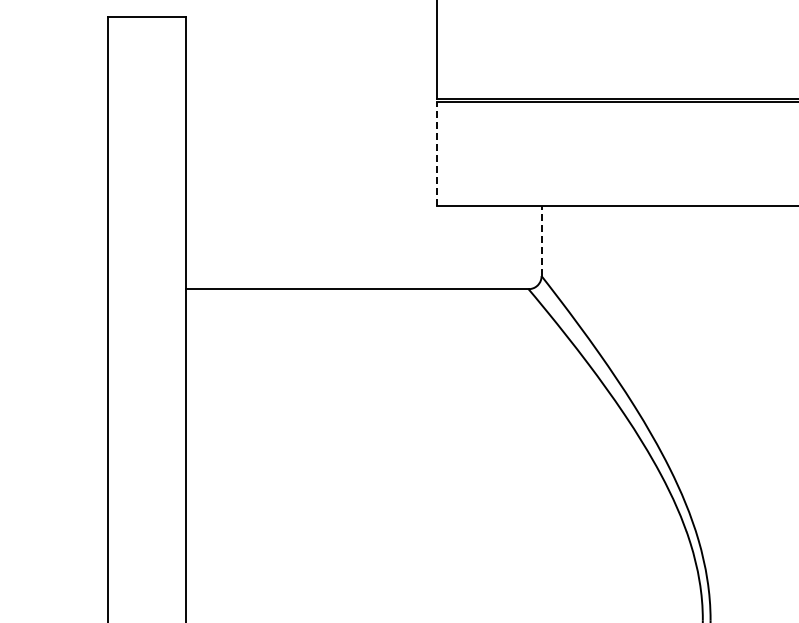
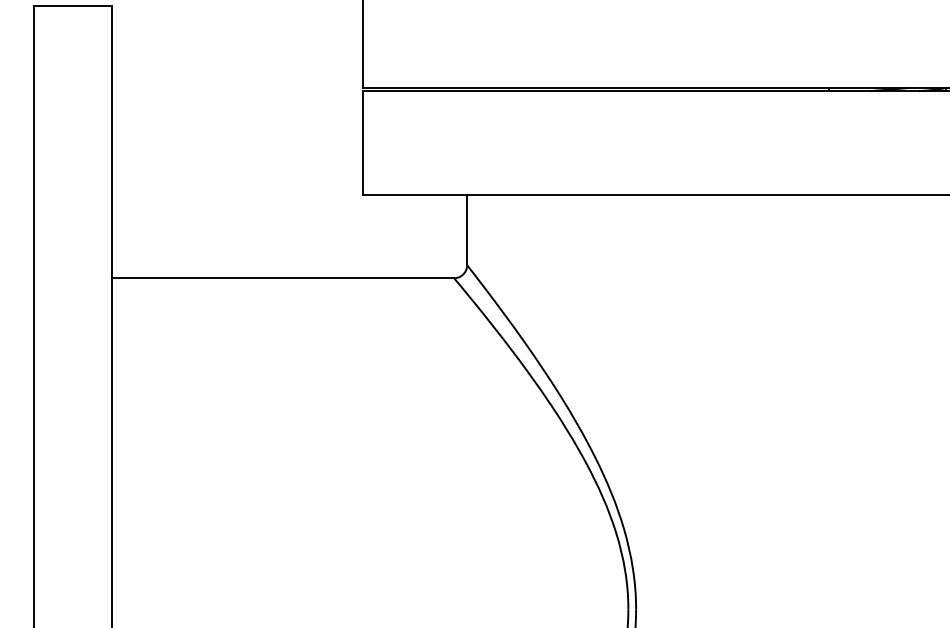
line: (436, 153) -> (362, 142), dashed -> solid
line: (541, 241) -> (467, 230), dashed -> solid

